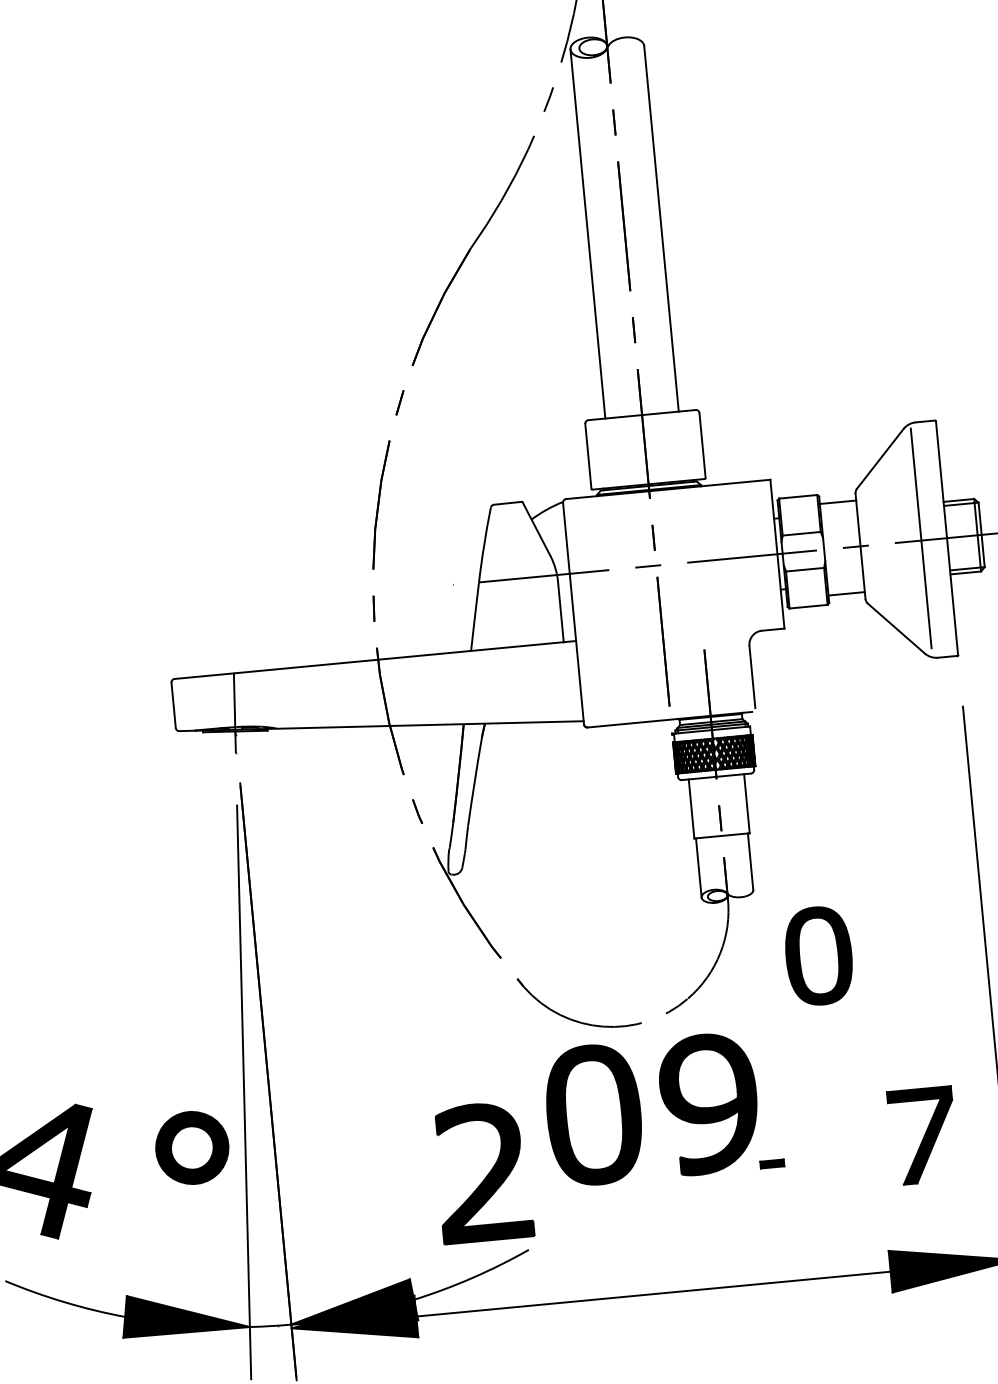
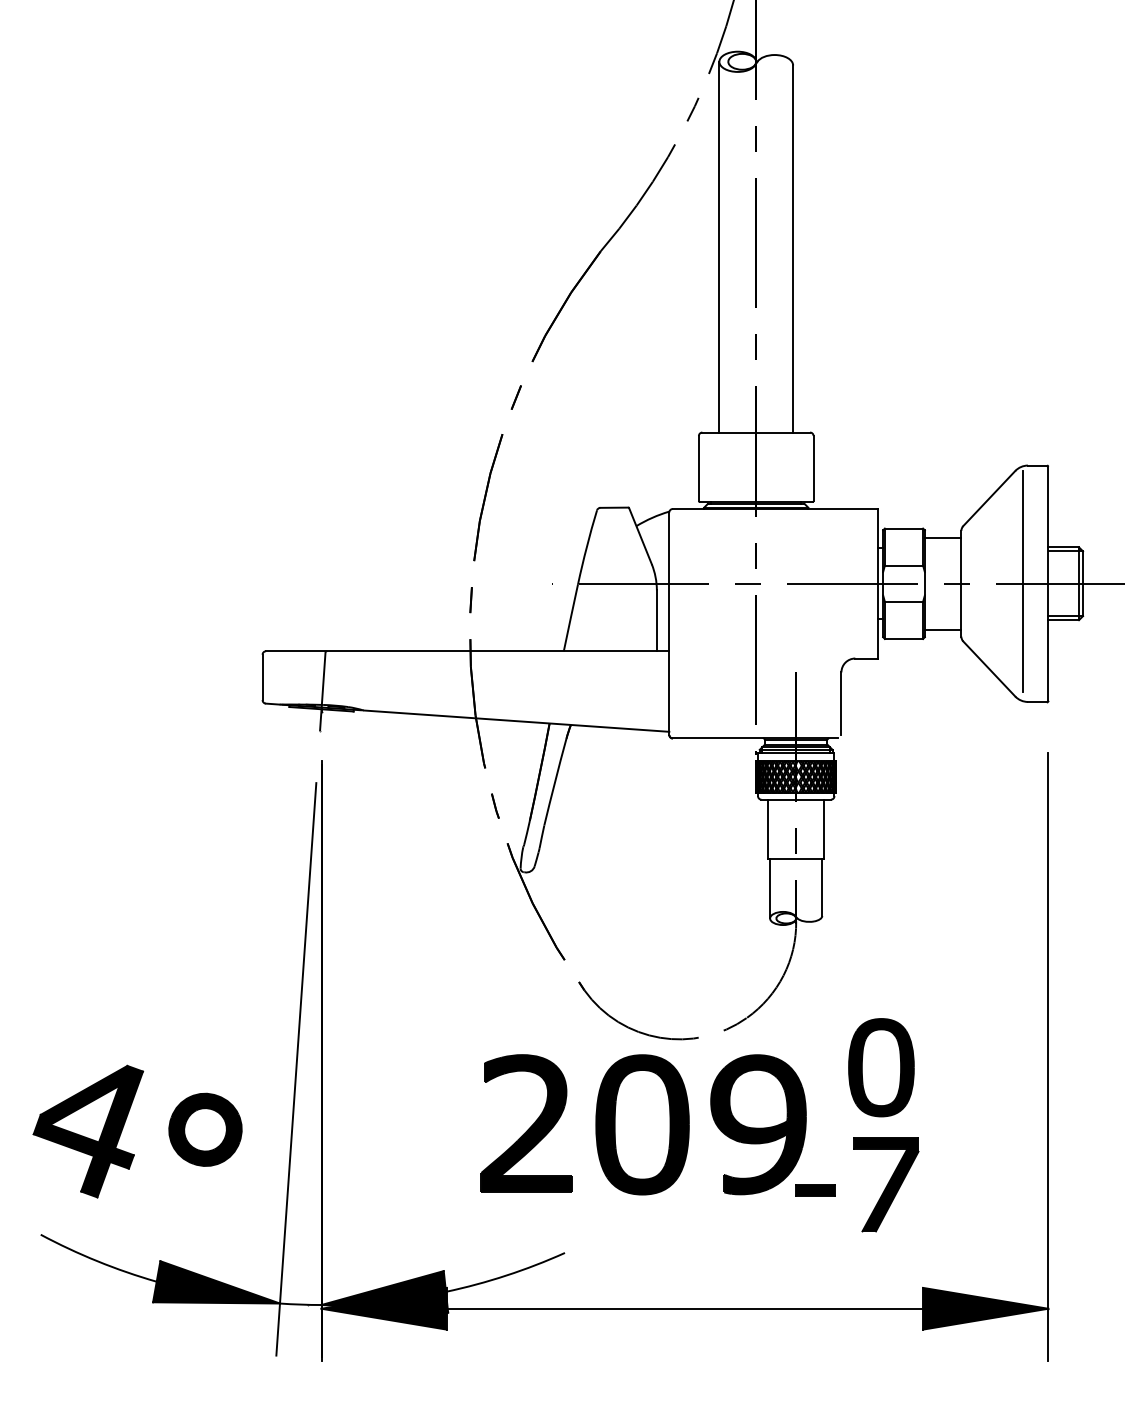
part: (818, 955) -> (881, 1067), moved
part: (923, 1135) -> (886, 1184), moved
part: (192, 1147) -> (205, 1129), moved
part: (772, 1164) -> (815, 1190), size x1.67
part: (482, 1172) -> (526, 1123), moved

